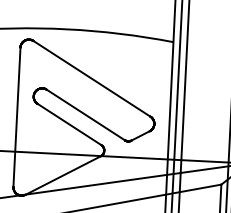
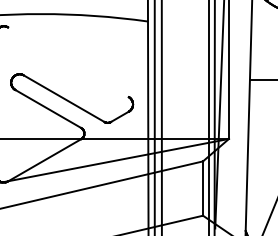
line: (91, 79) -> (68, 62), removed

